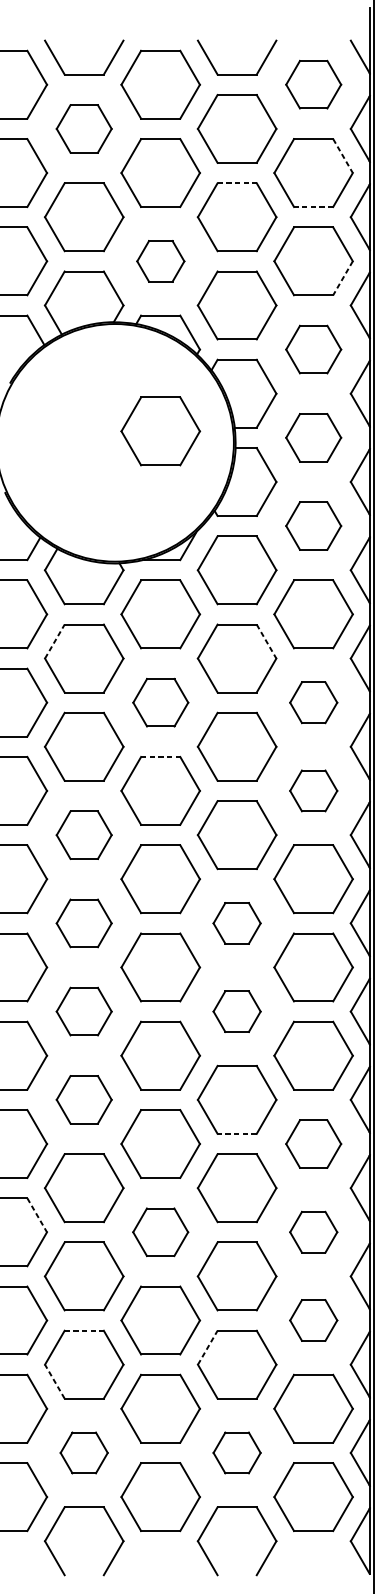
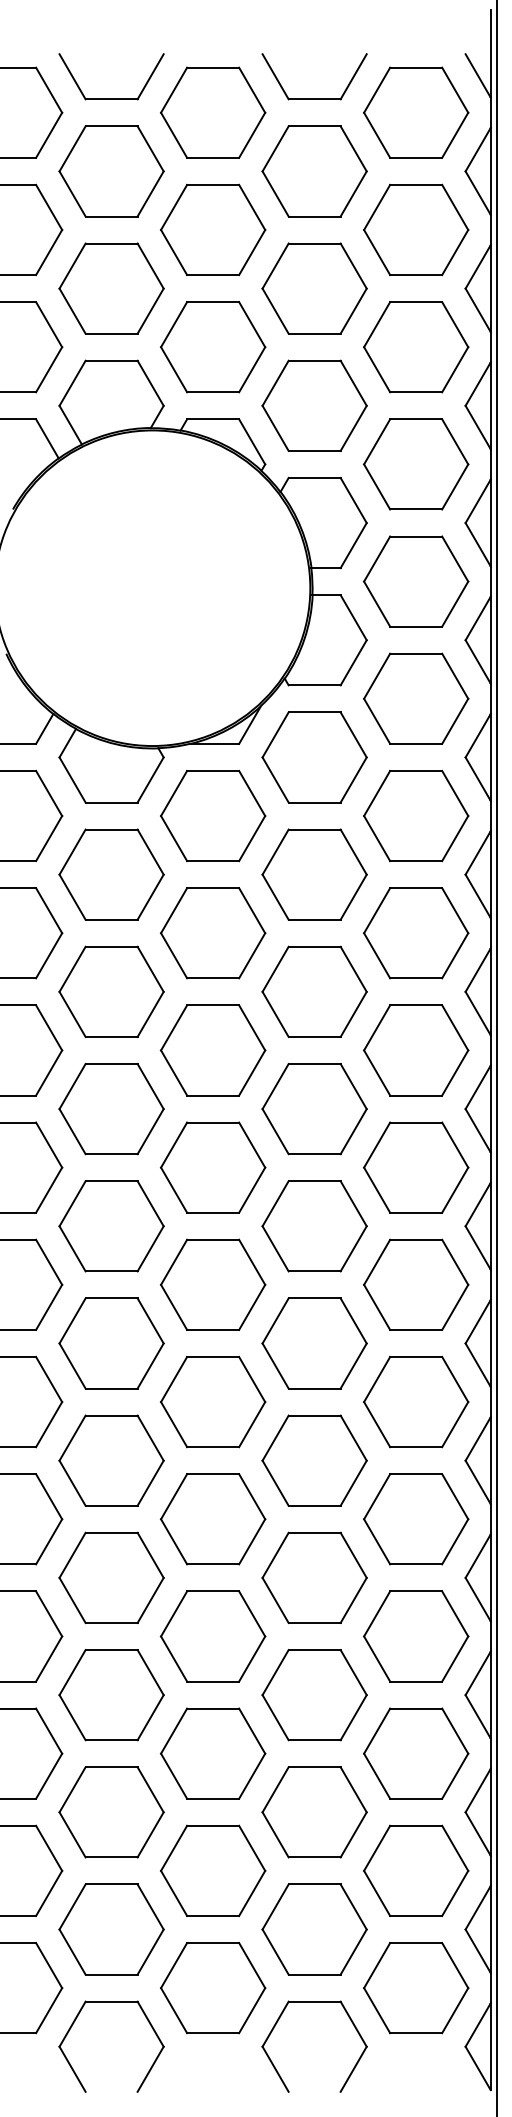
part: (313, 84) -> (416, 112), size x1.43
part: (84, 129) -> (111, 171), size x1.43
line: (343, 156) -> (455, 207), dashed -> solid
line: (237, 183) -> (315, 243), dashed -> solid
line: (313, 207) -> (415, 275), dashed -> solid
part: (160, 261) -> (213, 347), size x1.67
line: (342, 278) -> (454, 370), dashed -> solid
part: (313, 349) -> (416, 464), size x1.43
part: (160, 430) -> (213, 572), removed
part: (313, 437) -> (416, 581), size x1.43
part: (313, 525) -> (416, 698), size x1.43
line: (54, 641) -> (72, 851), dashed -> solid
line: (266, 641) -> (353, 852), dashed -> solid
part: (160, 702) -> (213, 933), size x1.43
part: (313, 702) -> (416, 933), size x1.67
line: (160, 757) -> (213, 1005), dashed -> solid
part: (313, 790) -> (416, 1050), size x1.67
part: (84, 835) -> (111, 1109), size x1.43
part: (84, 923) -> (111, 1226), size x1.43
part: (237, 923) -> (314, 1226), size x1.67
part: (84, 1011) -> (111, 1343), size x1.43
part: (237, 1011) -> (314, 1343), size x1.67
part: (84, 1099) -> (111, 1460), size x1.43
line: (237, 1133) -> (314, 1505), dashed -> solid
part: (313, 1144) -> (416, 1519), size x1.43
line: (37, 1215) -> (49, 1614), dashed -> solid
part: (160, 1232) -> (212, 1636), size x1.43
part: (313, 1232) -> (416, 1636), size x1.67
part: (313, 1320) -> (416, 1753), size x1.67
line: (84, 1330) -> (112, 1767), dashed -> solid
line: (207, 1347) -> (275, 1789), dashed -> solid
line: (54, 1381) -> (72, 1834), dashed -> solid
part: (84, 1452) -> (111, 1929), size x1.67
part: (237, 1452) -> (314, 1929), size x1.67

